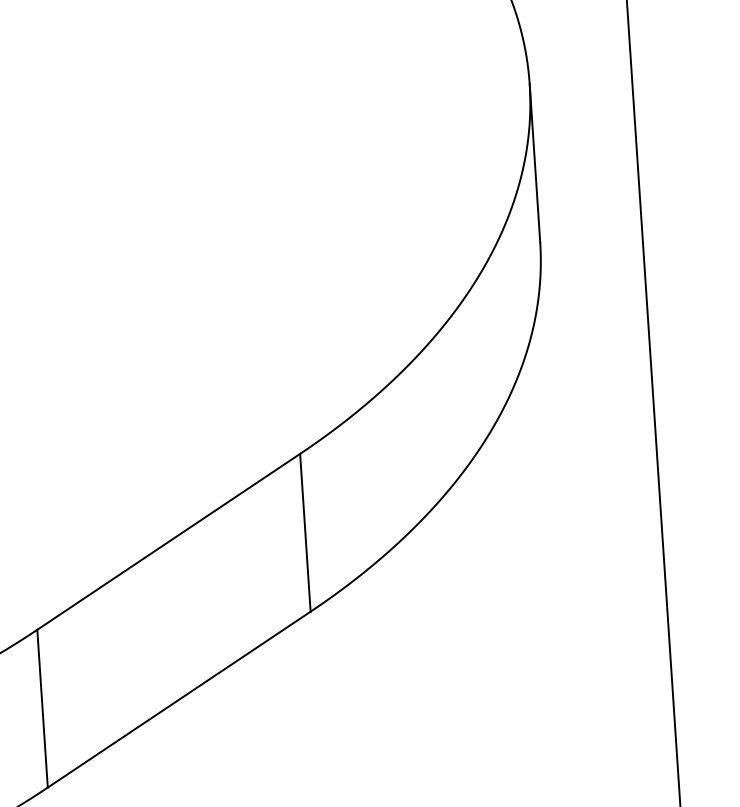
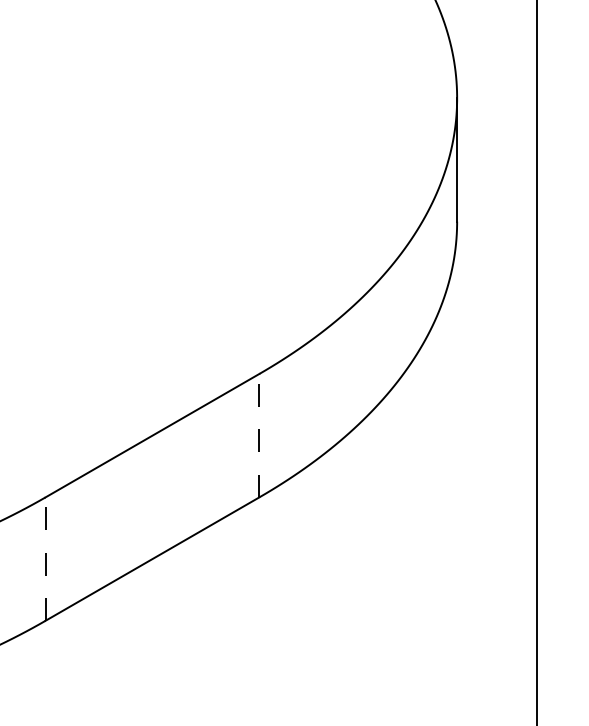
line: (305, 532) -> (259, 435), solid -> dashed
line: (42, 709) -> (45, 559), solid -> dashed

